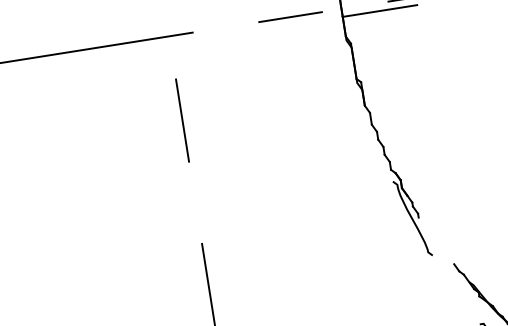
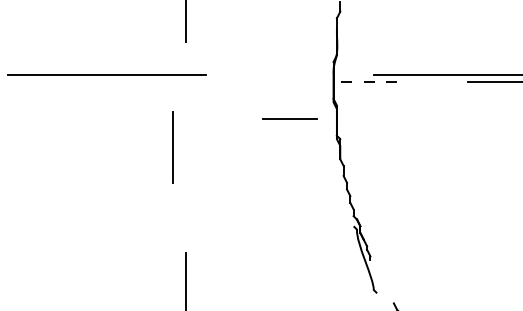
line: (380, 11) -> (365, 82), solid -> dashed
line: (289, 16) -> (289, 118), moved
line: (181, 120) -> (172, 147), moved

